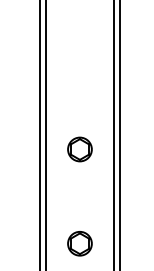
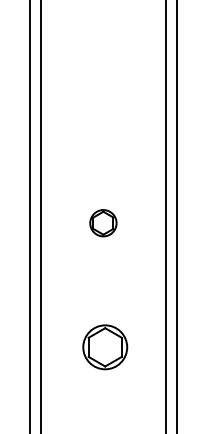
part: (79, 149) -> (102, 223), size x0.6
part: (79, 243) -> (104, 346), moved

